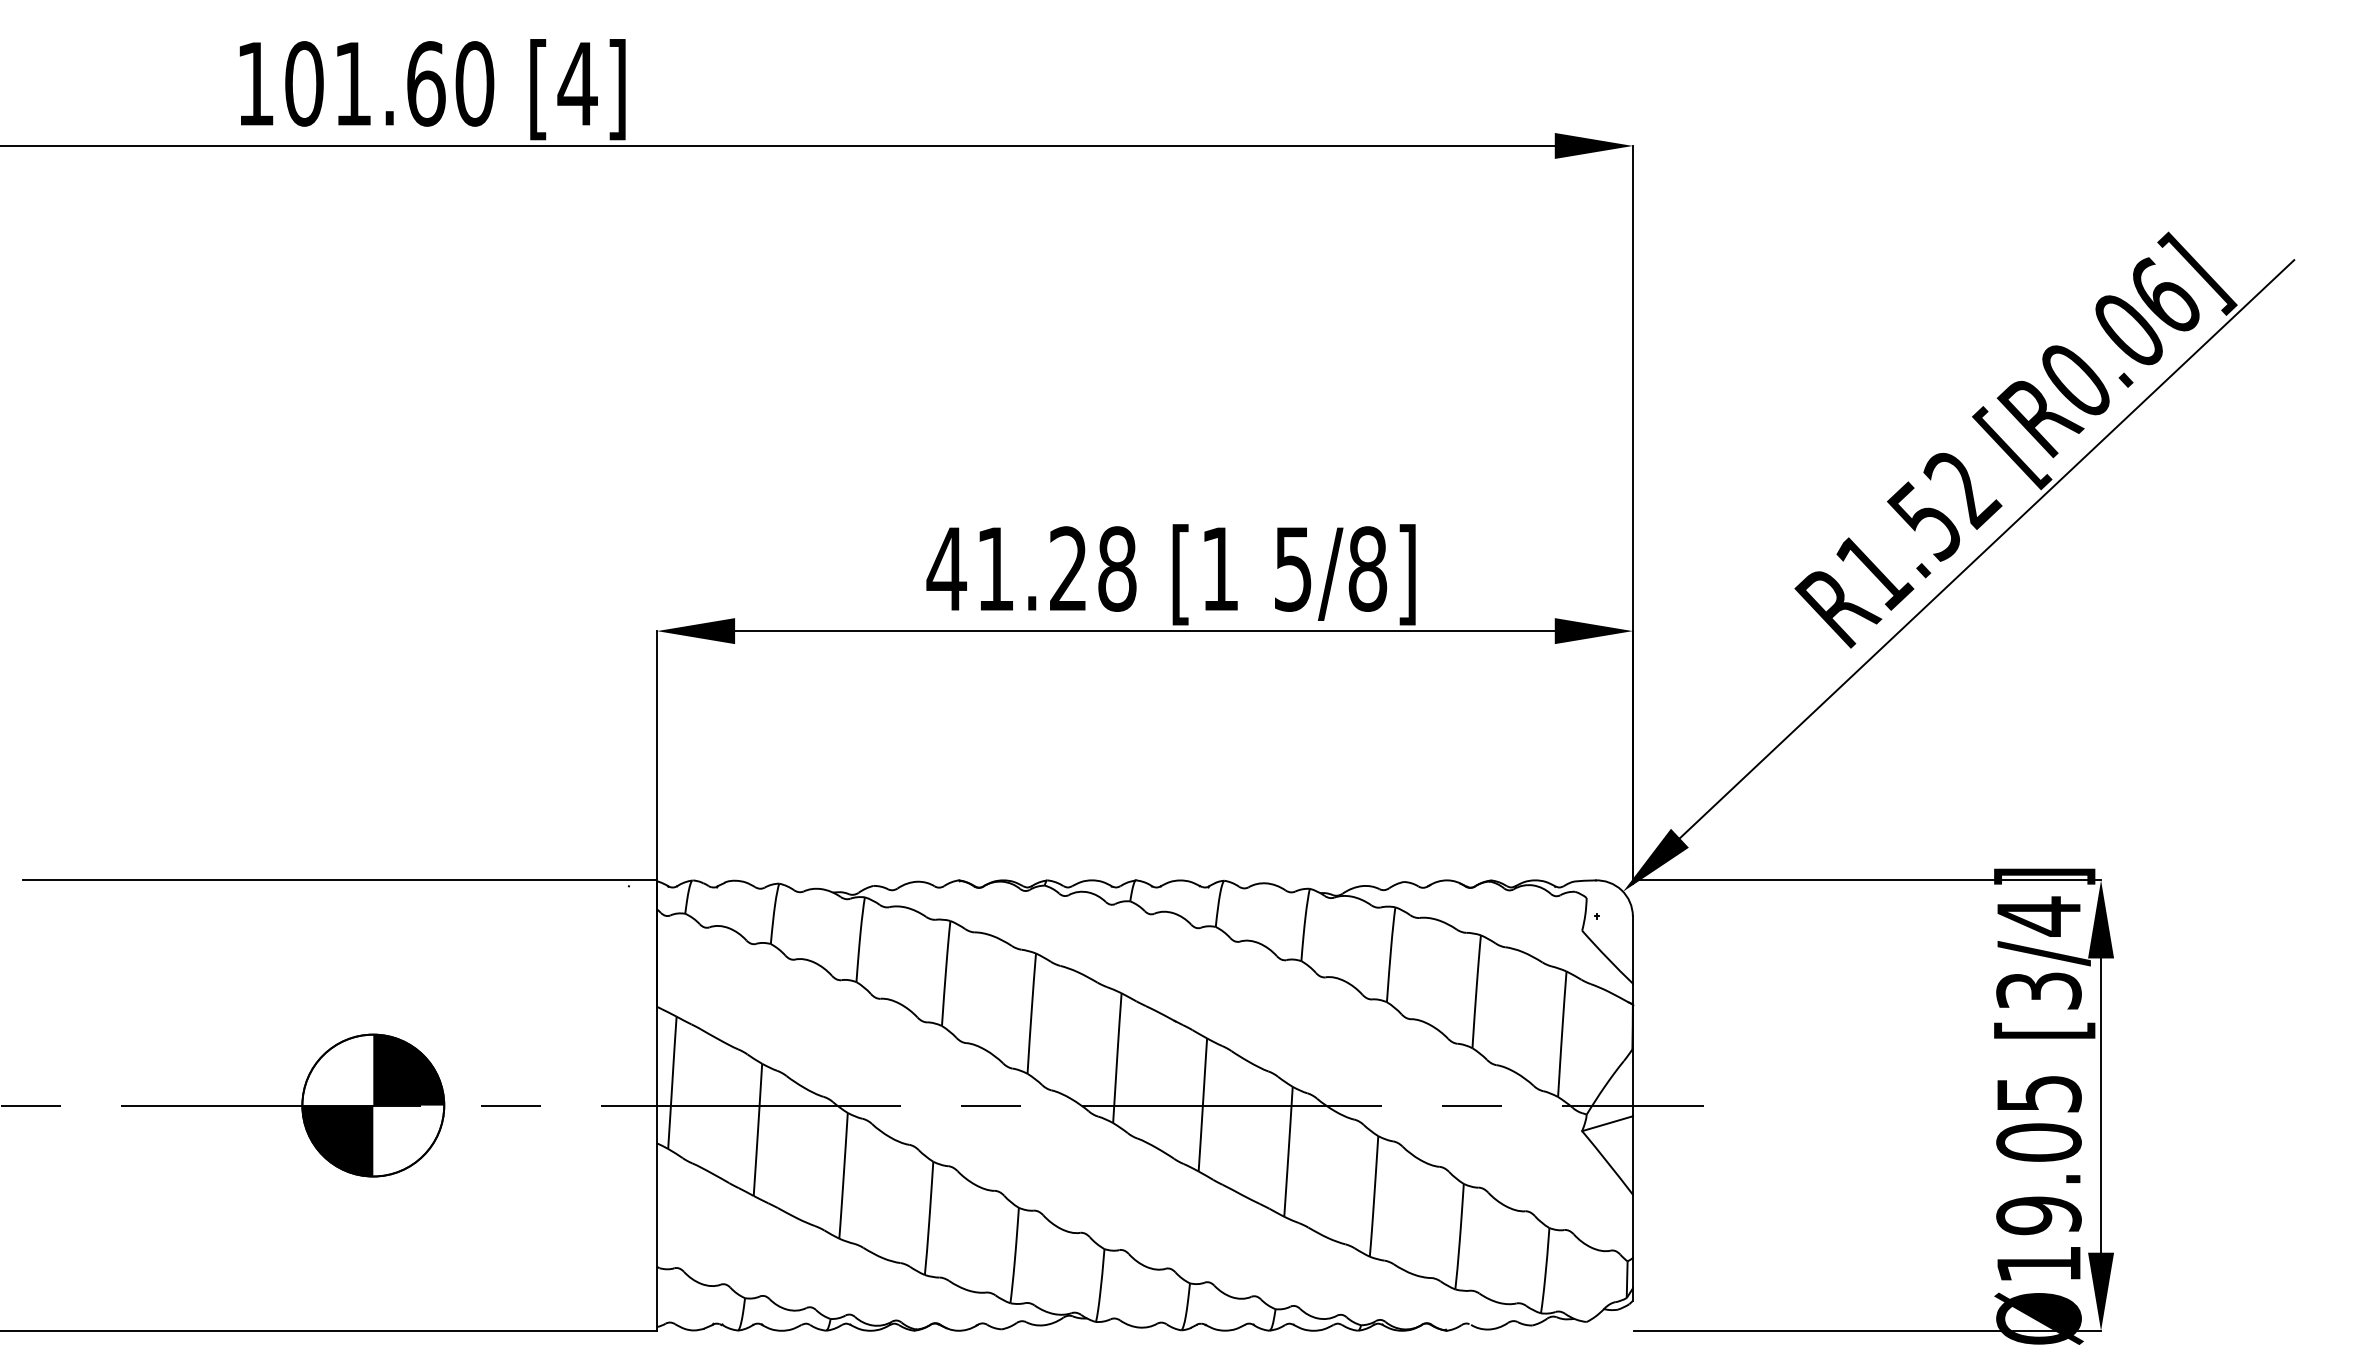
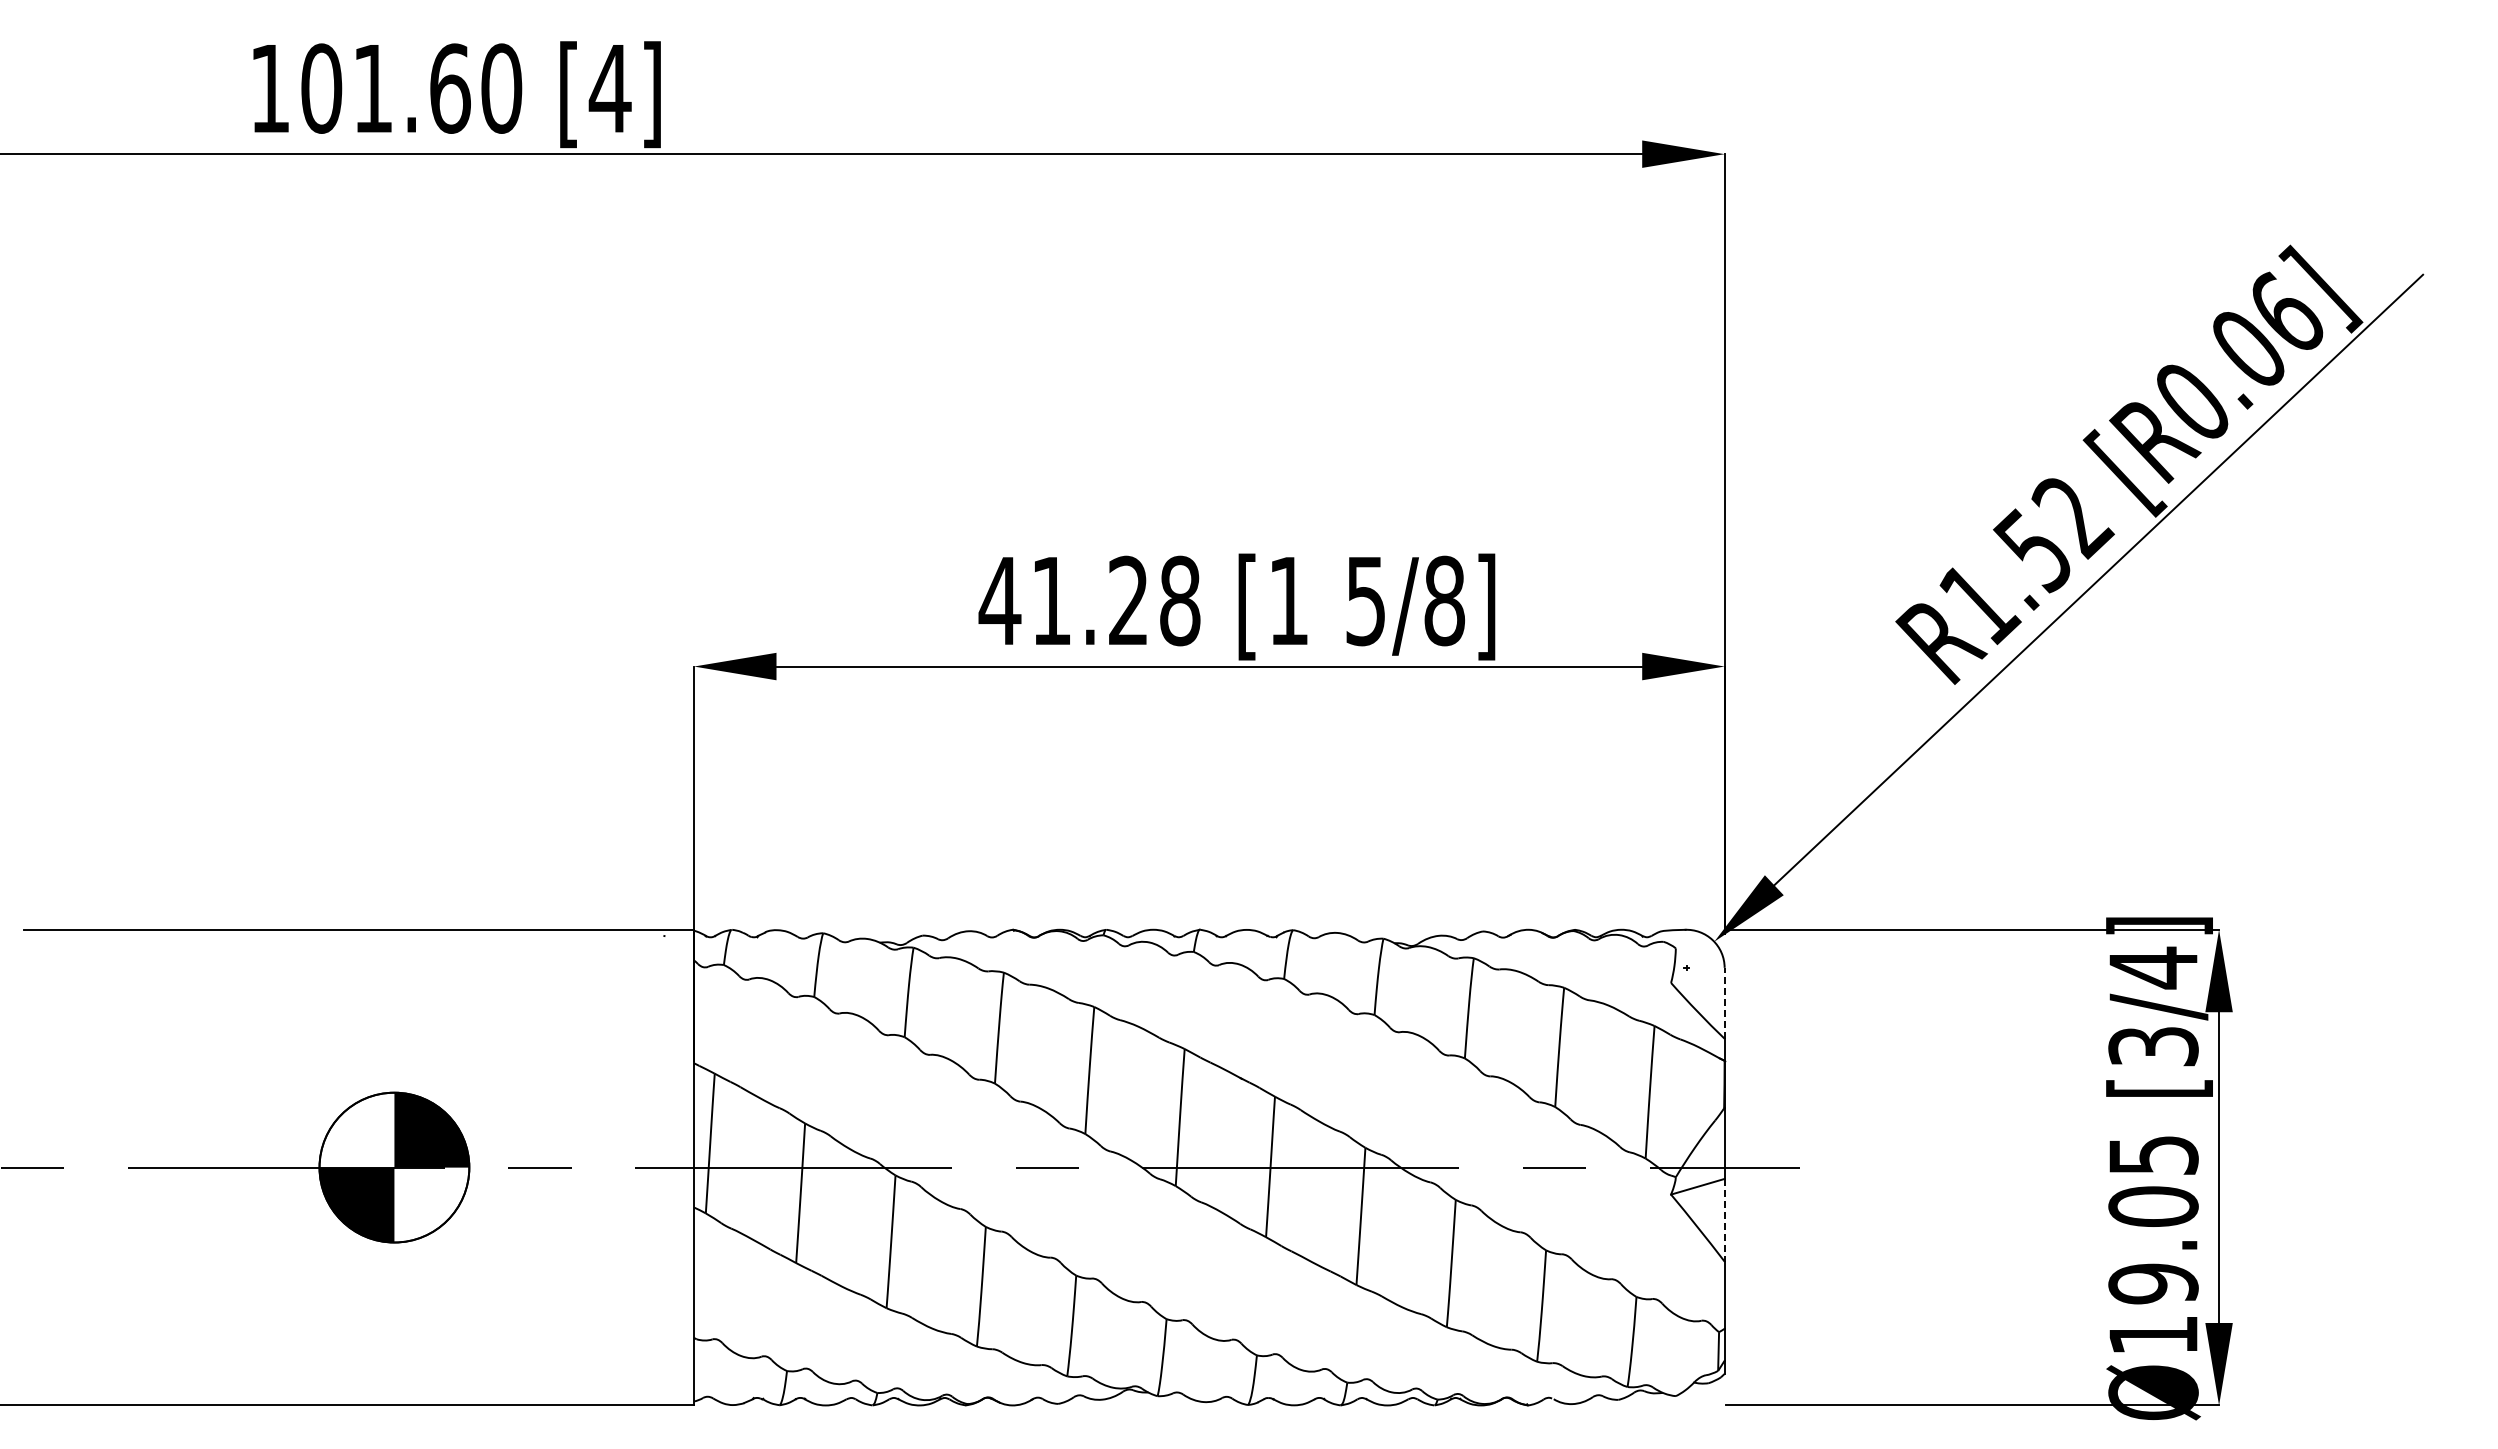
line: (1632, 949) -> (1724, 1002), solid -> dashed
line: (1632, 1155) -> (1724, 1220), solid -> dashed

